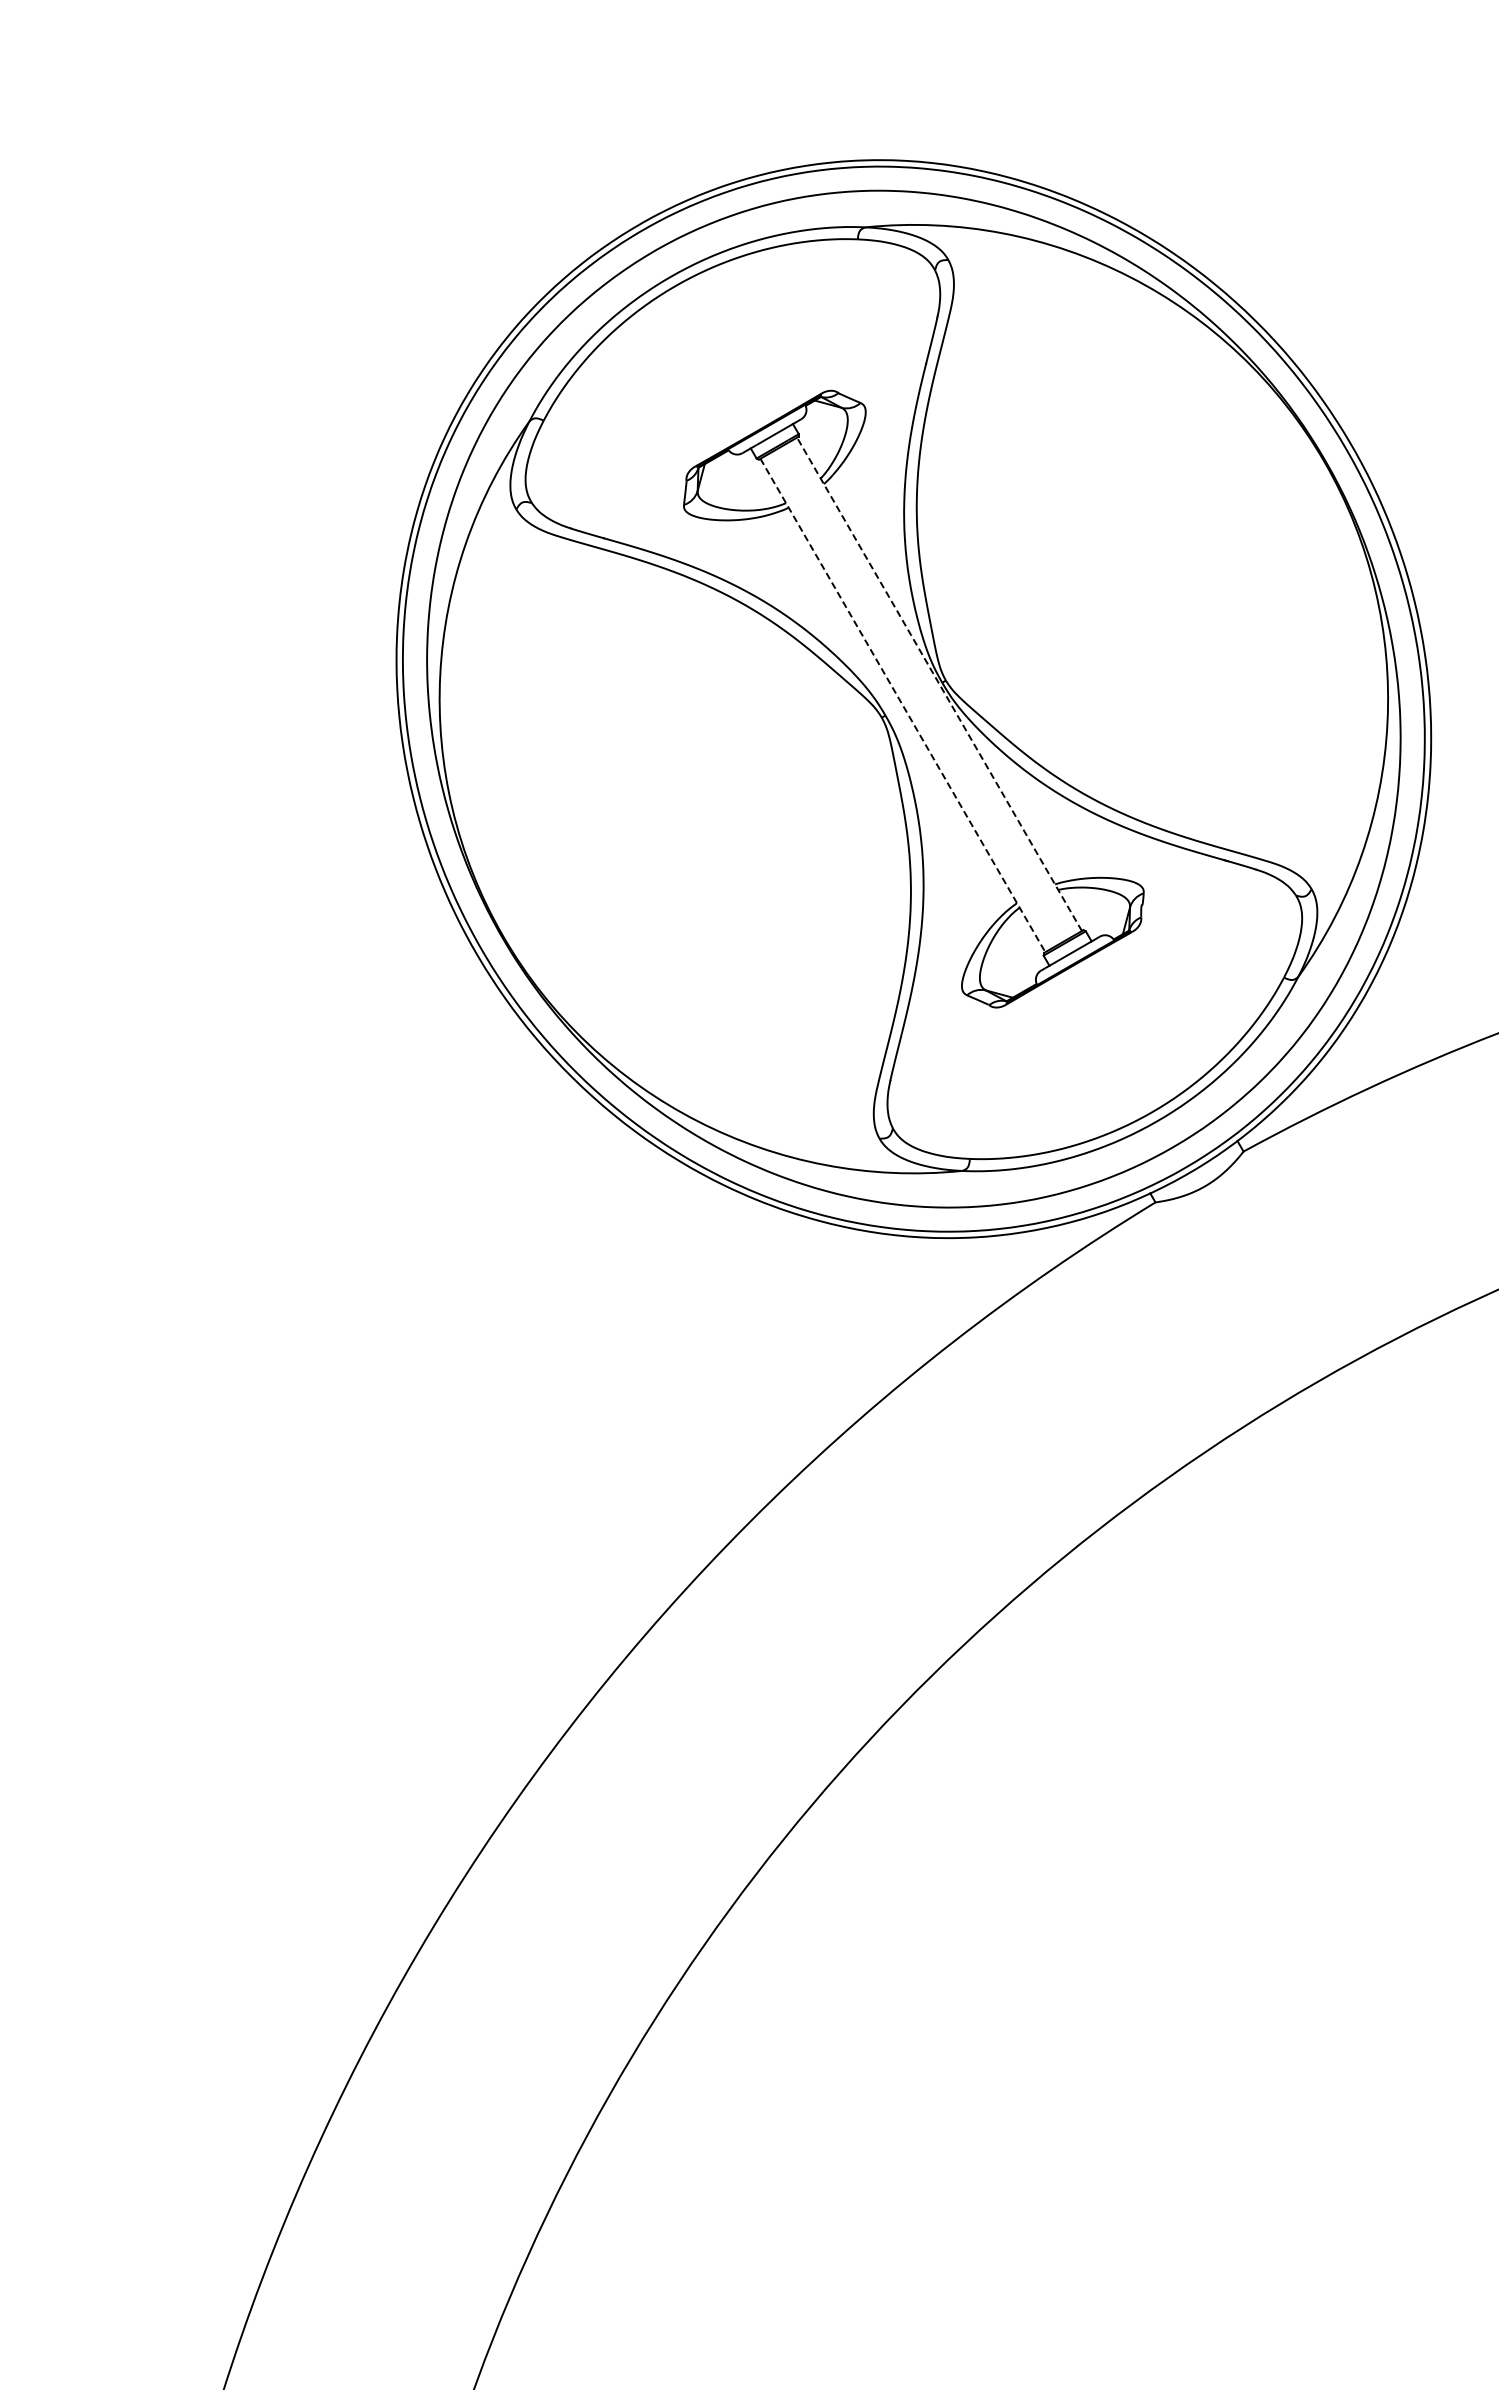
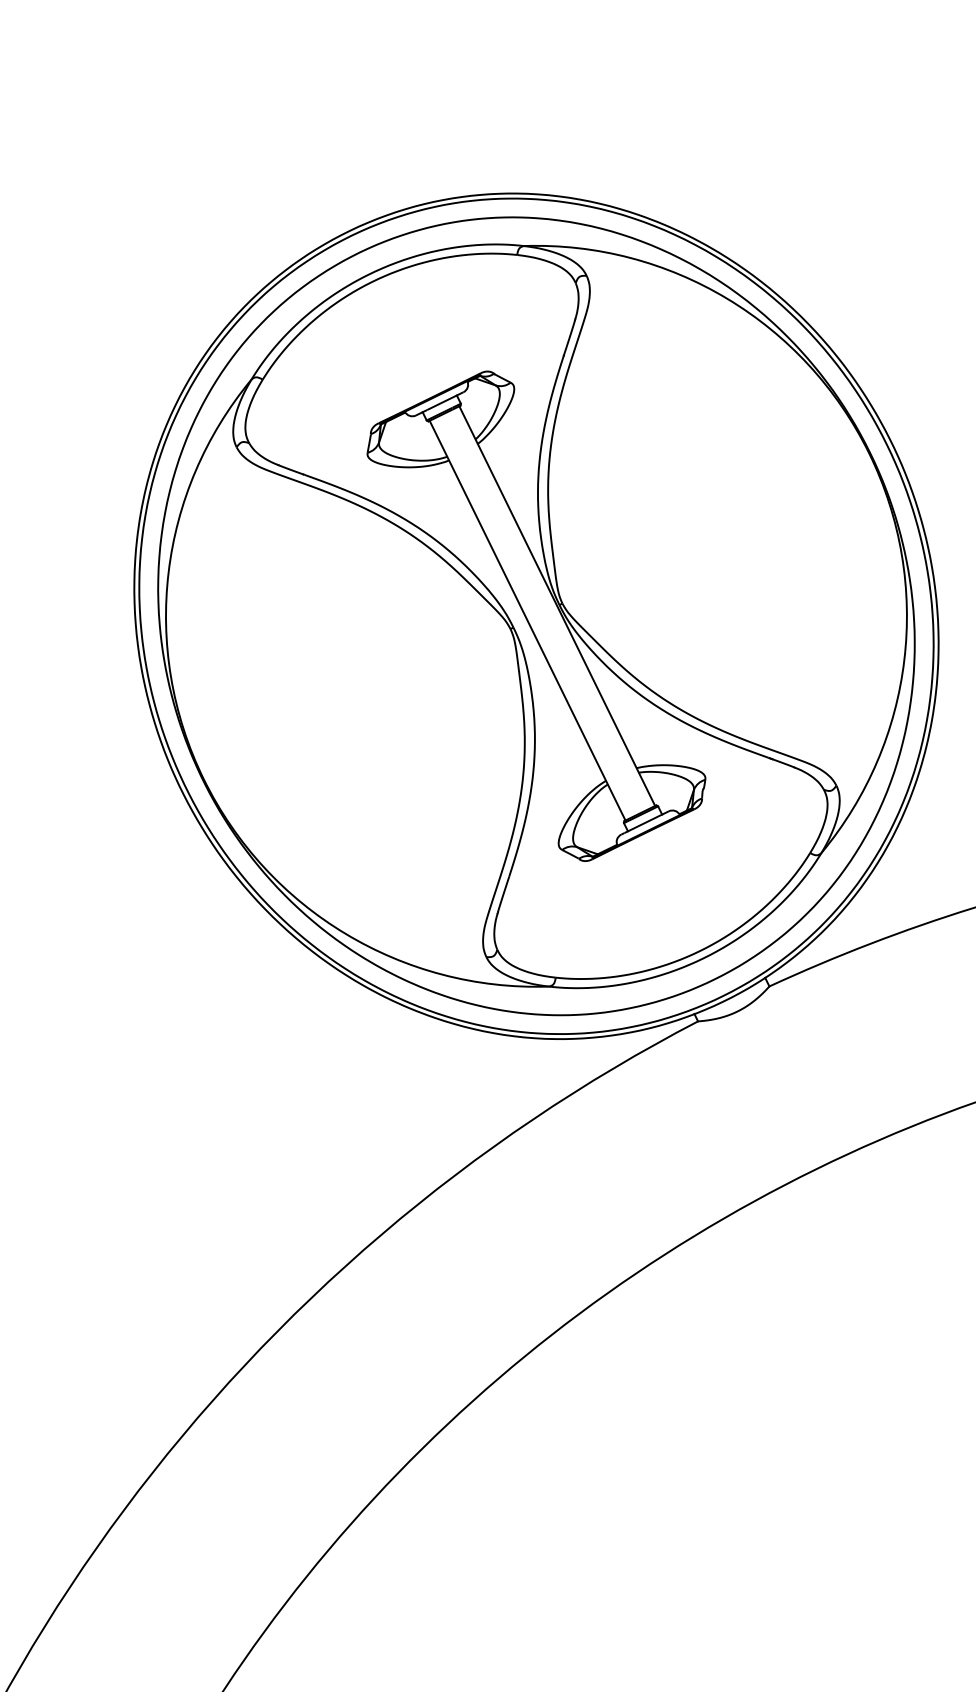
line: (939, 684) -> (557, 606), dashed -> solid
line: (902, 705) -> (527, 620), dashed -> solid

